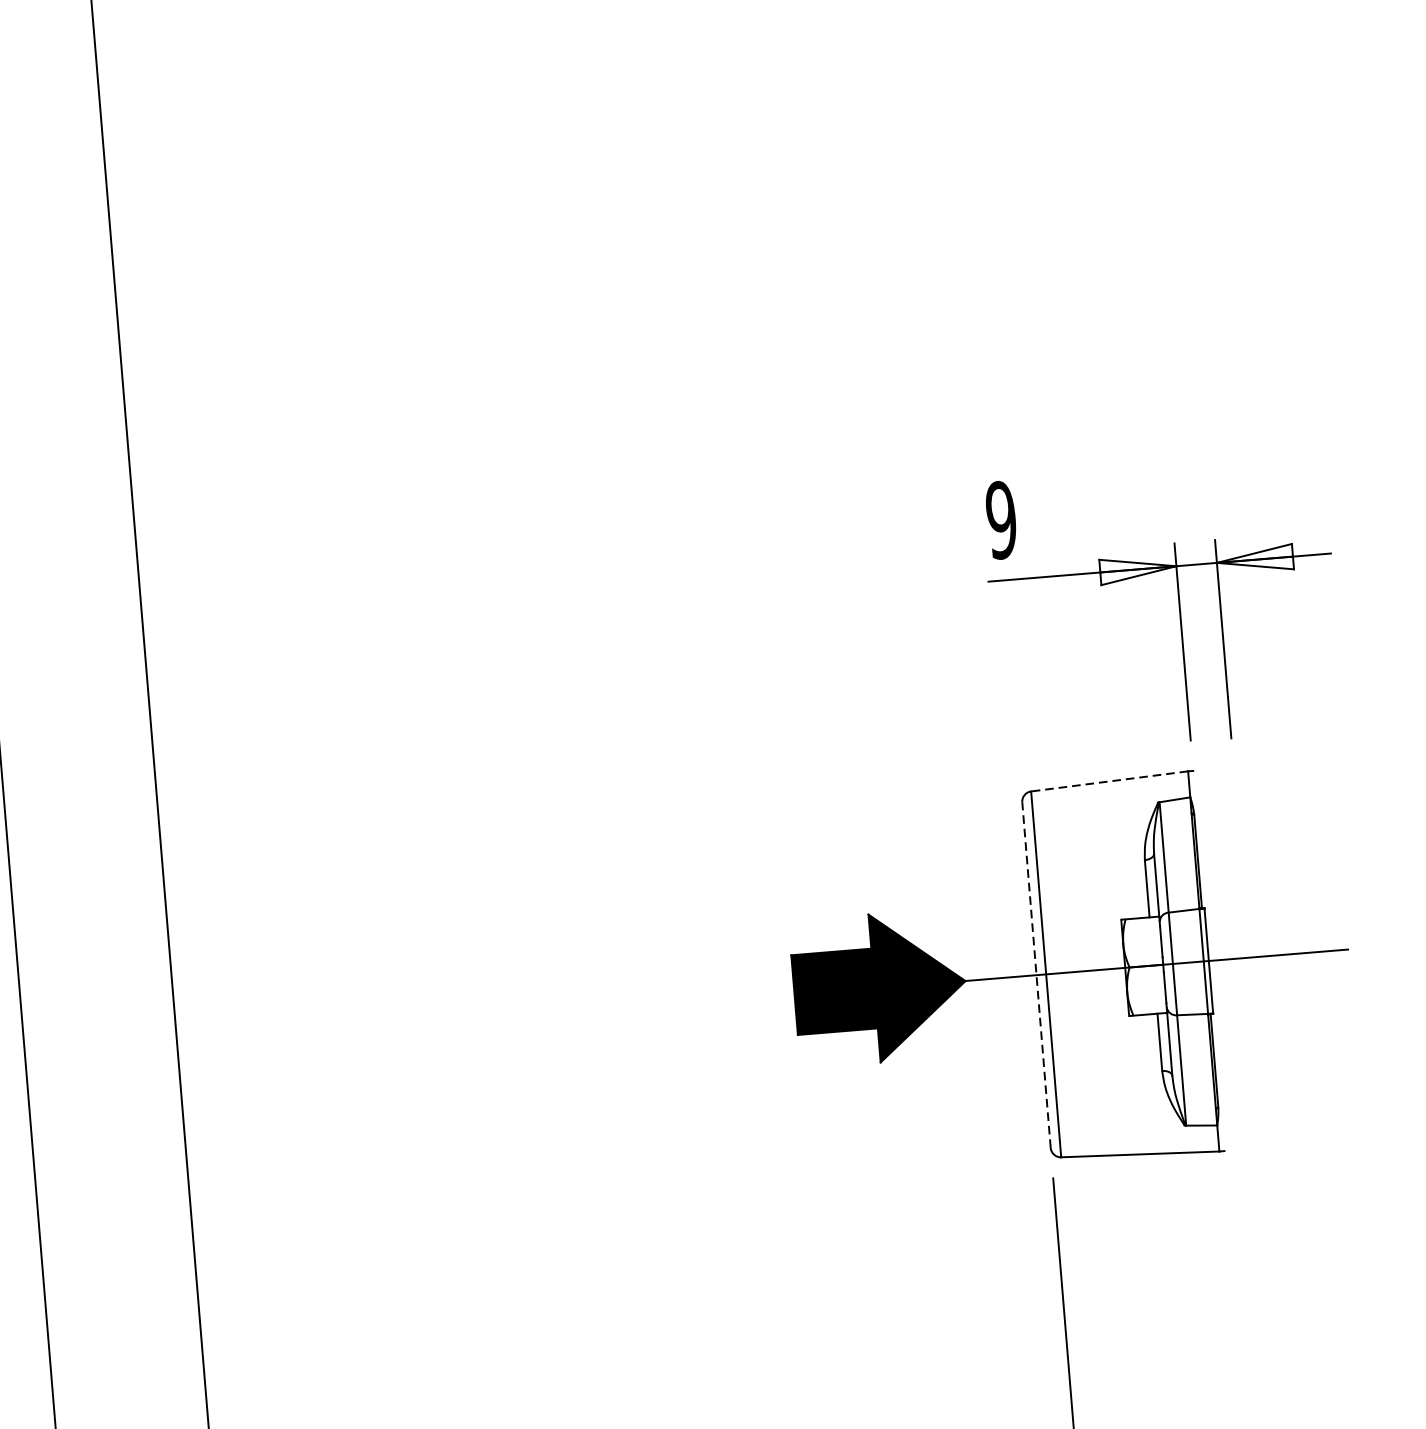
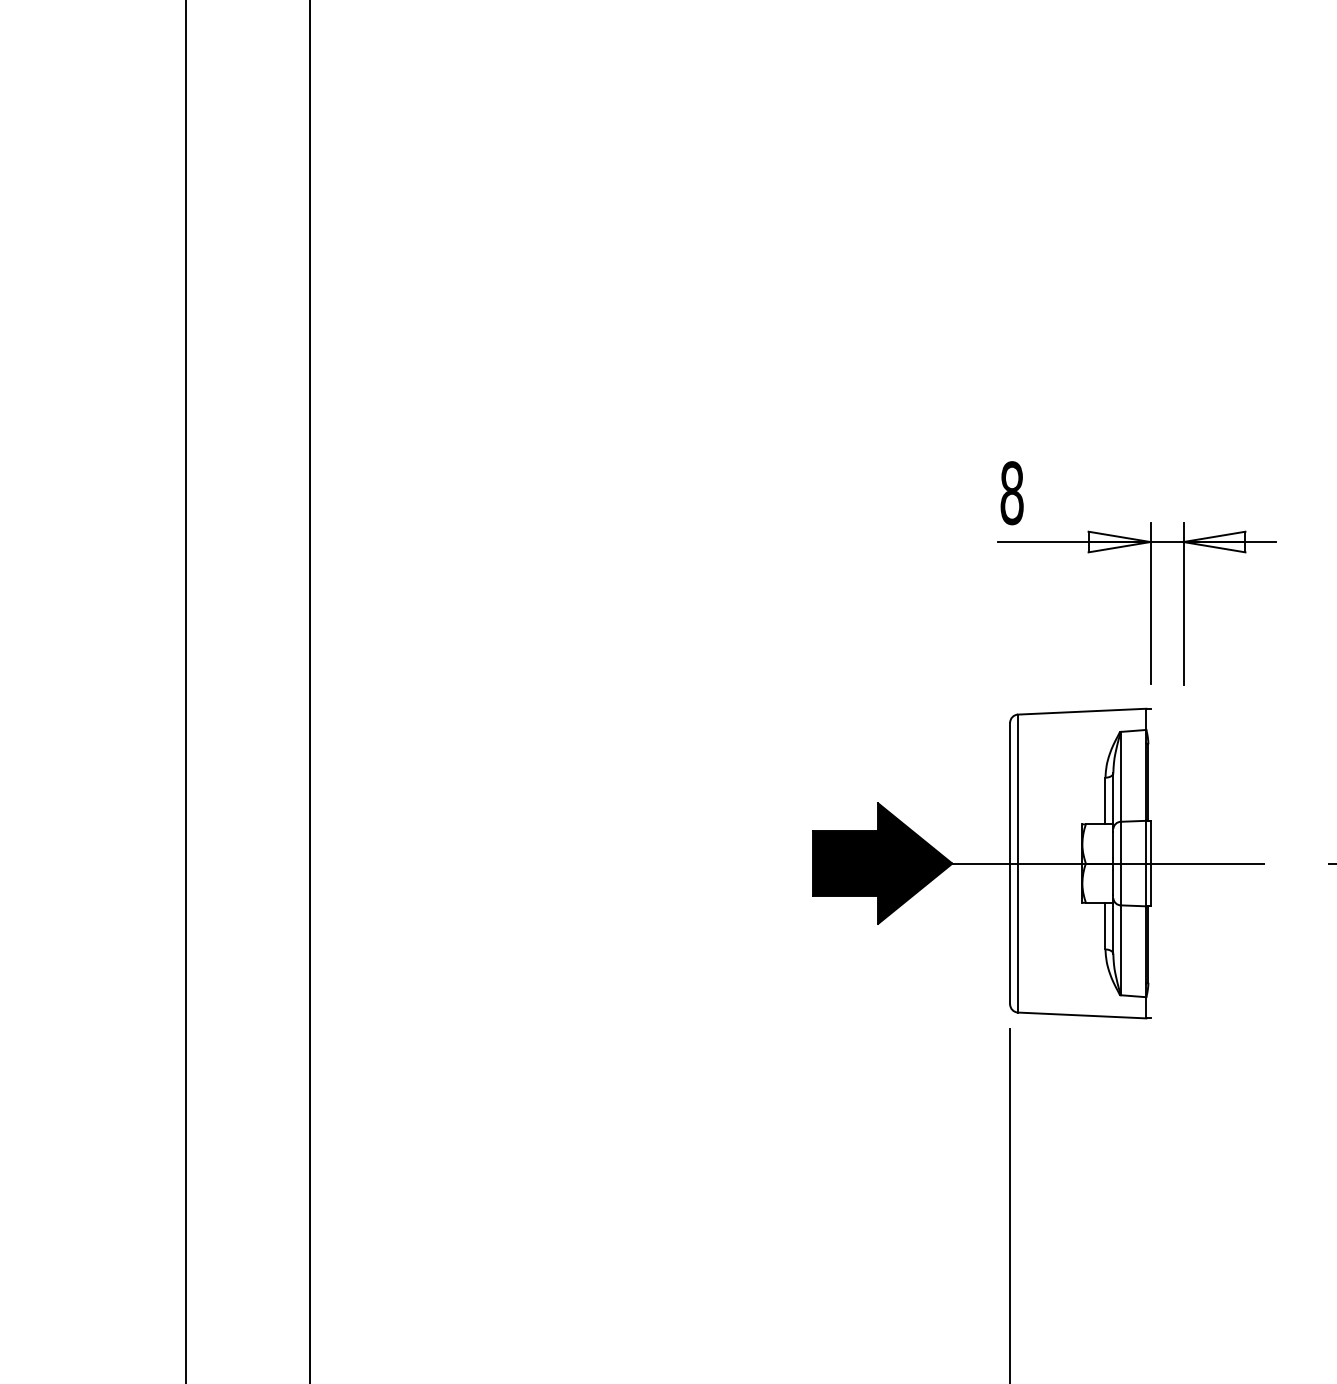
text: (1000, 520) -> (1011, 493), 9 -> 8
line: (1108, 781) -> (1081, 711), dashed -> solid
line: (1036, 975) -> (1010, 863), dashed -> solid

